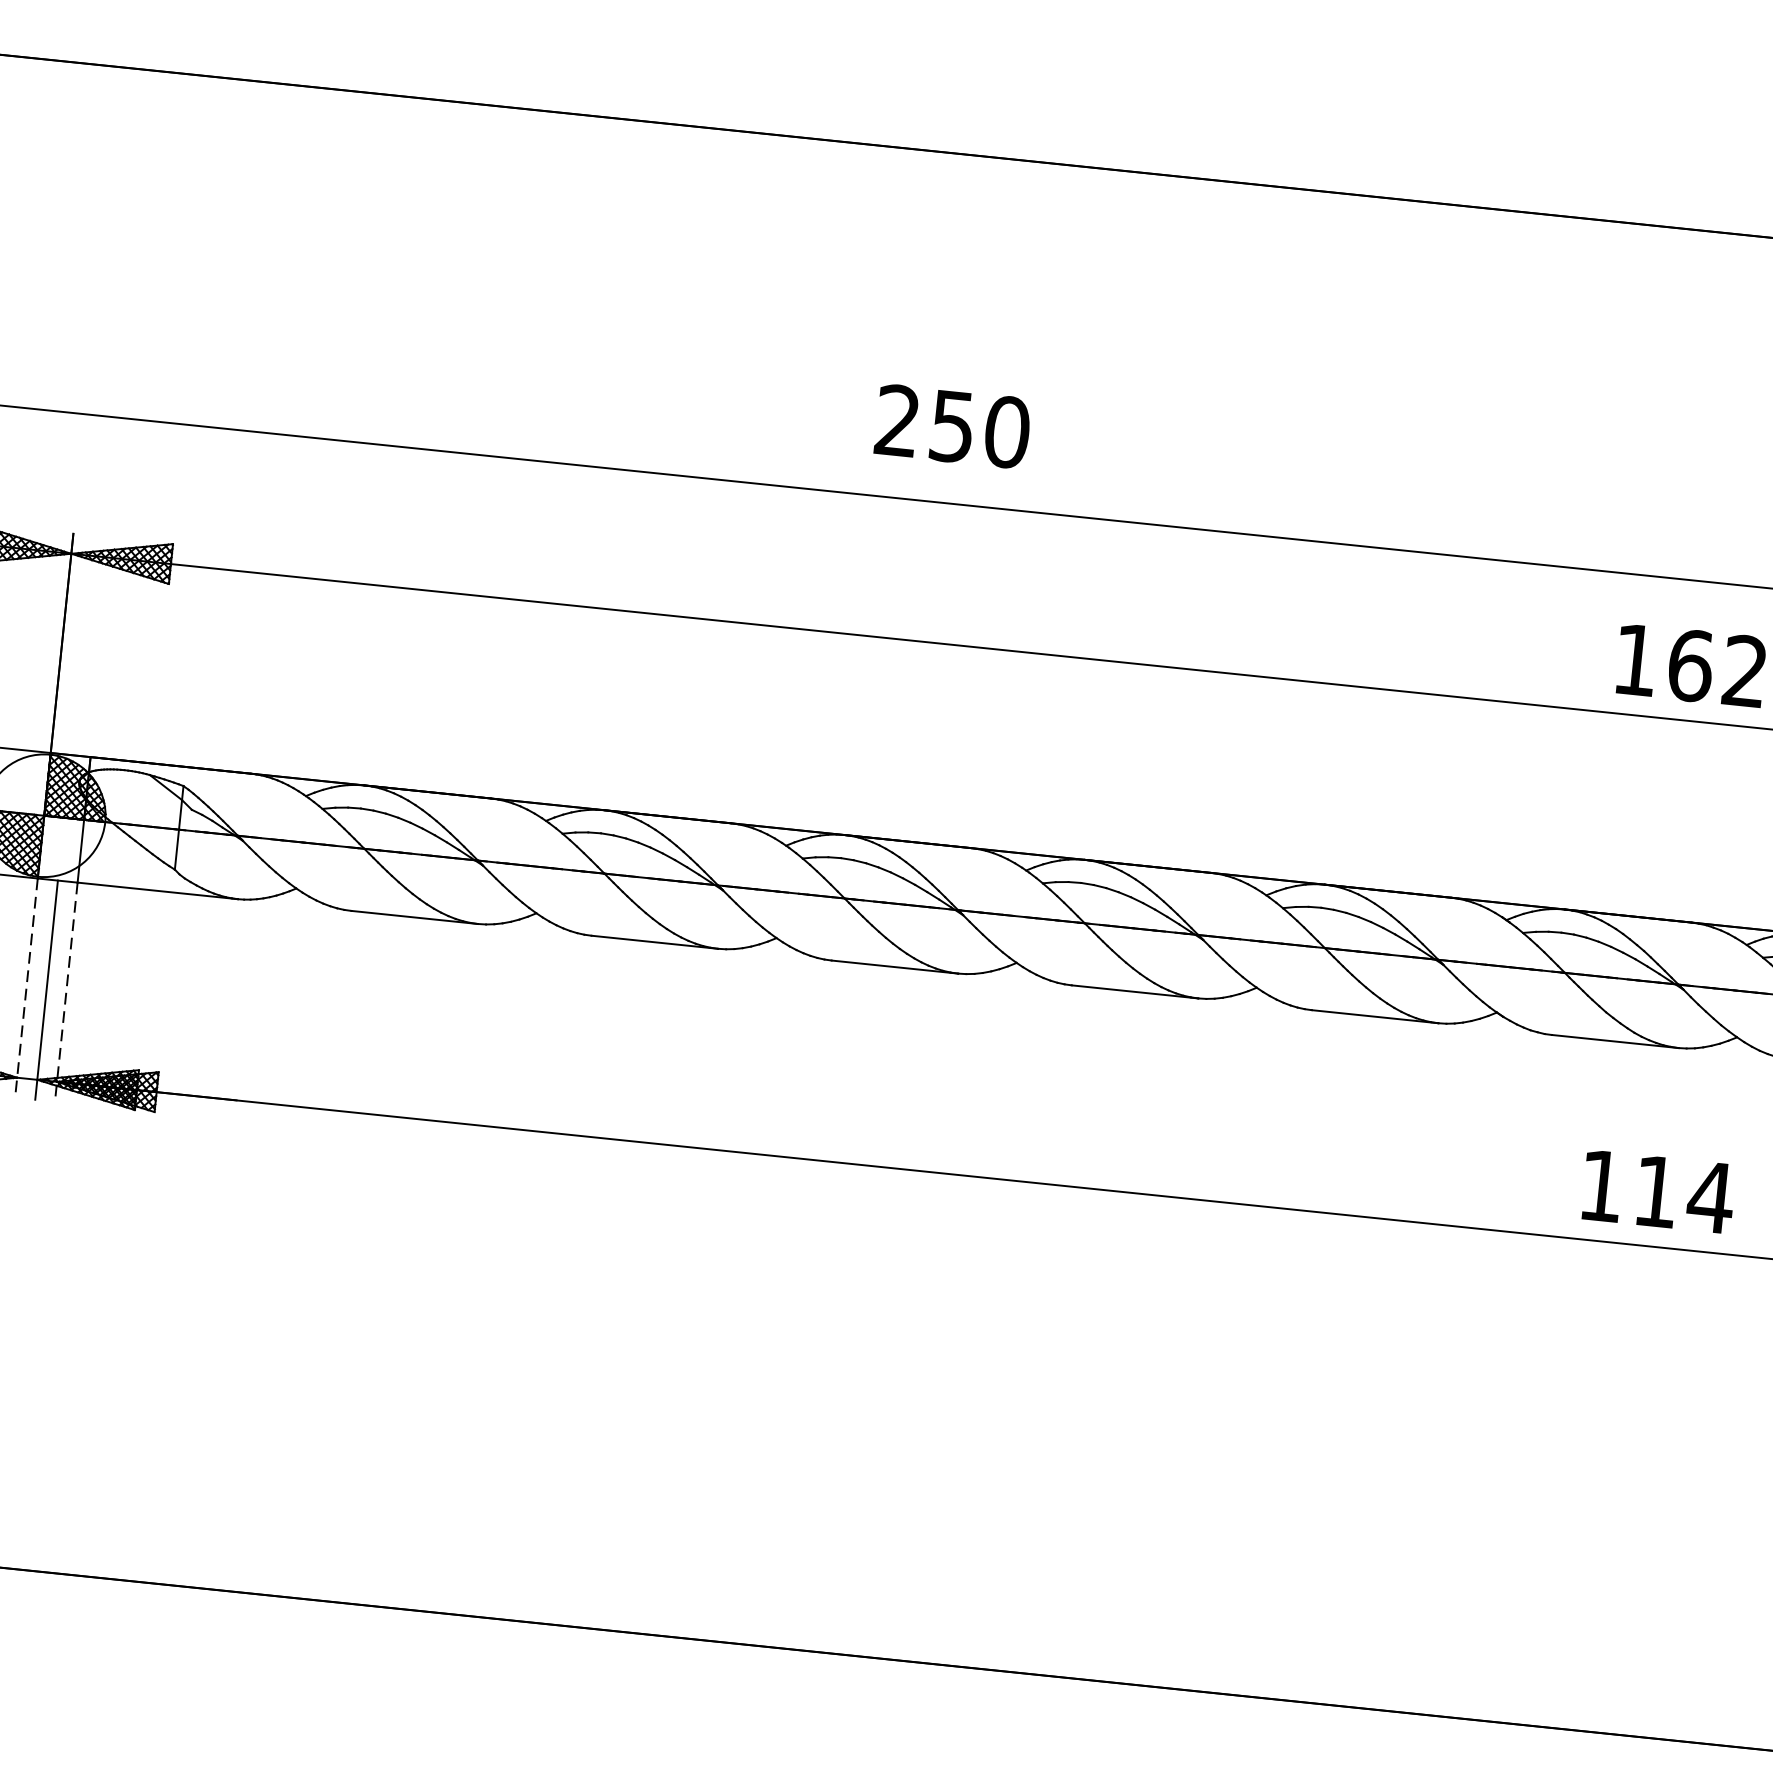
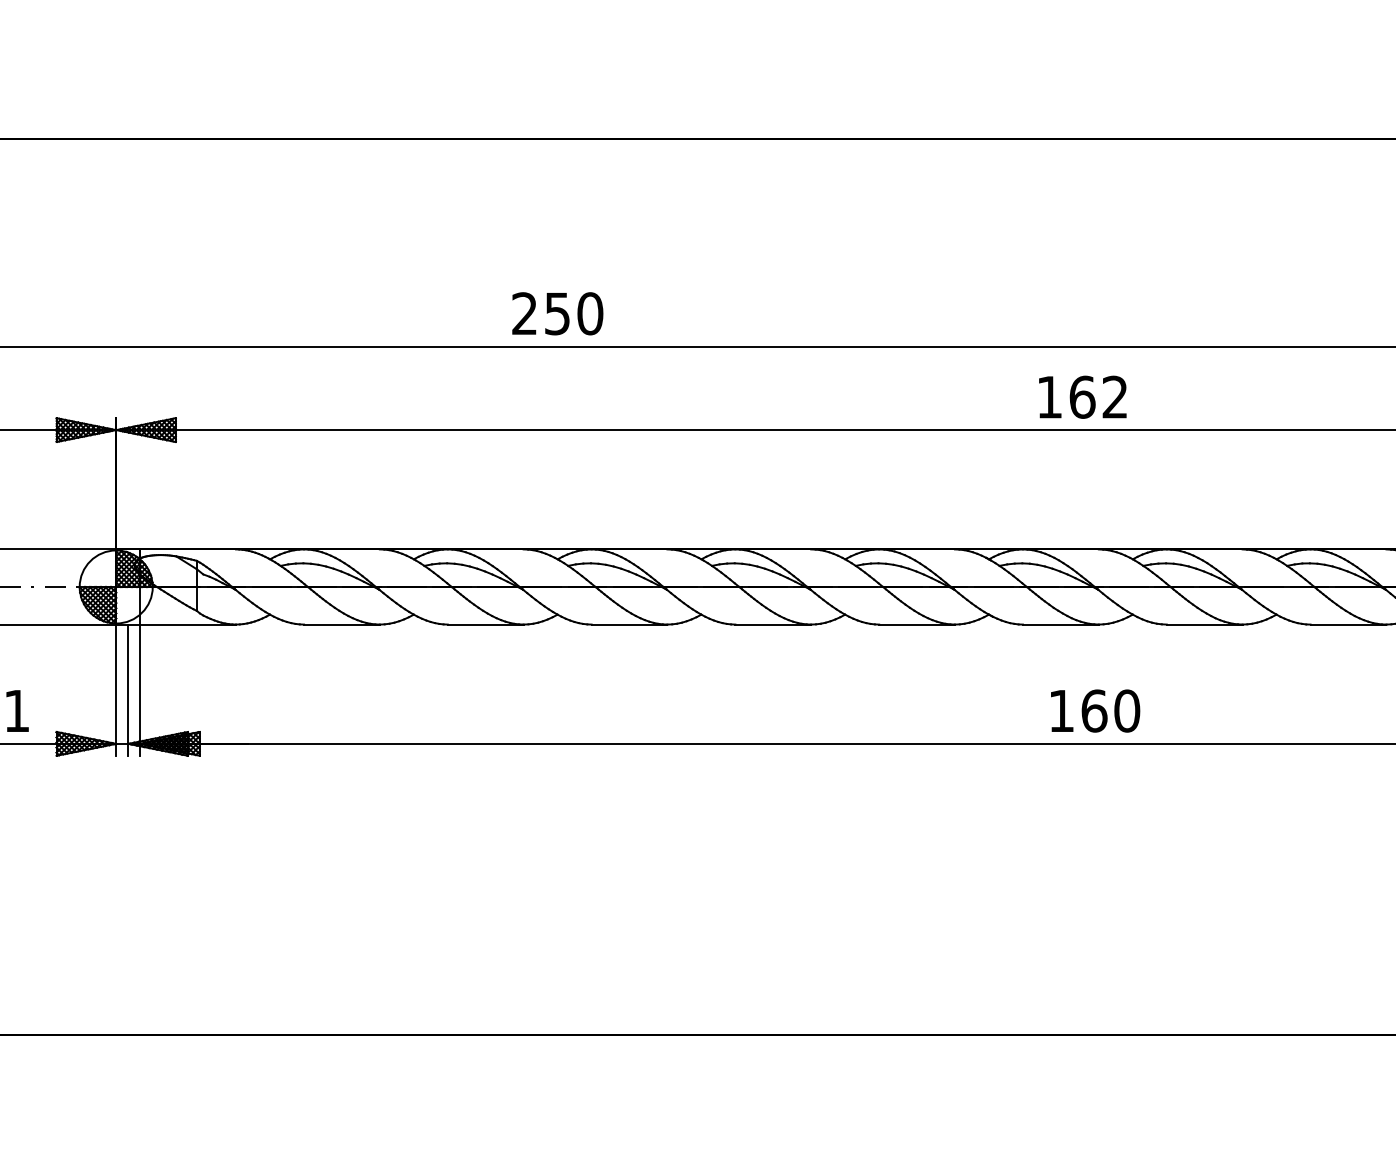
text: (952, 426) -> (557, 313), moved
line: (26, 988) -> (116, 690), dashed -> solid
line: (66, 992) -> (140, 690), dashed -> solid
text: (1683, 1193) -> (1110, 710), 114 -> 160

